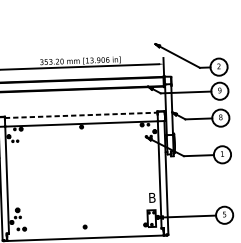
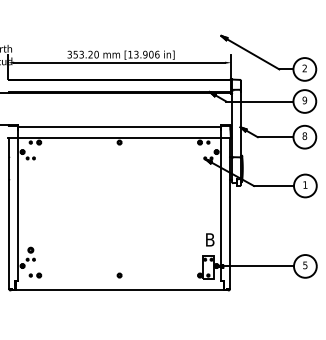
line: (81, 115) -> (119, 127), dashed -> solid

